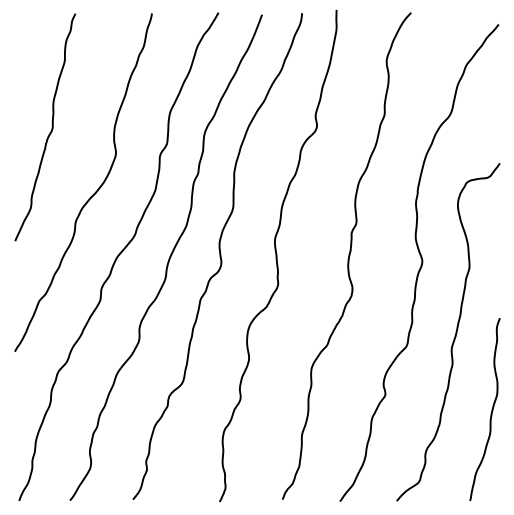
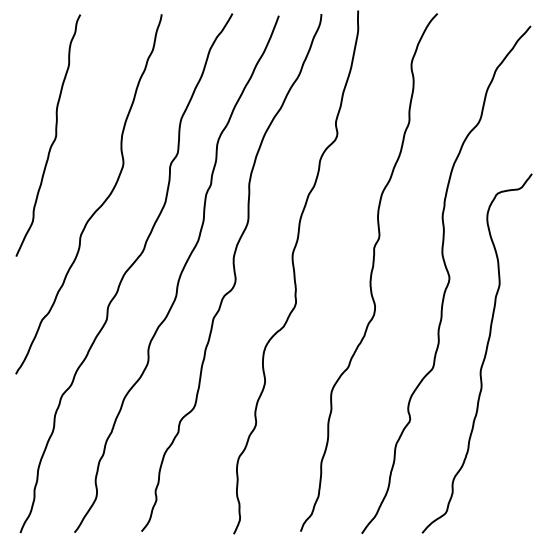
curve: (491, 409) -> (523, 435), removed

